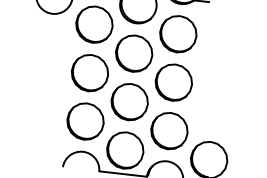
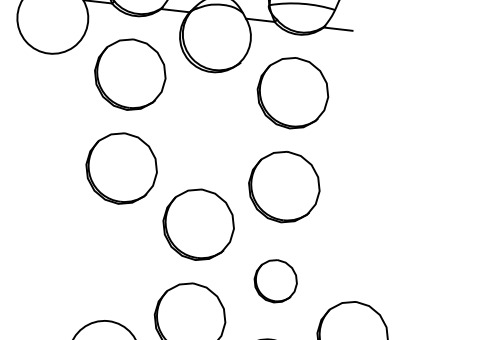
part: (134, 53) -> (208, 130), removed
part: (85, 121) -> (112, 262), removed
part: (169, 131) -> (275, 281), size x0.6

